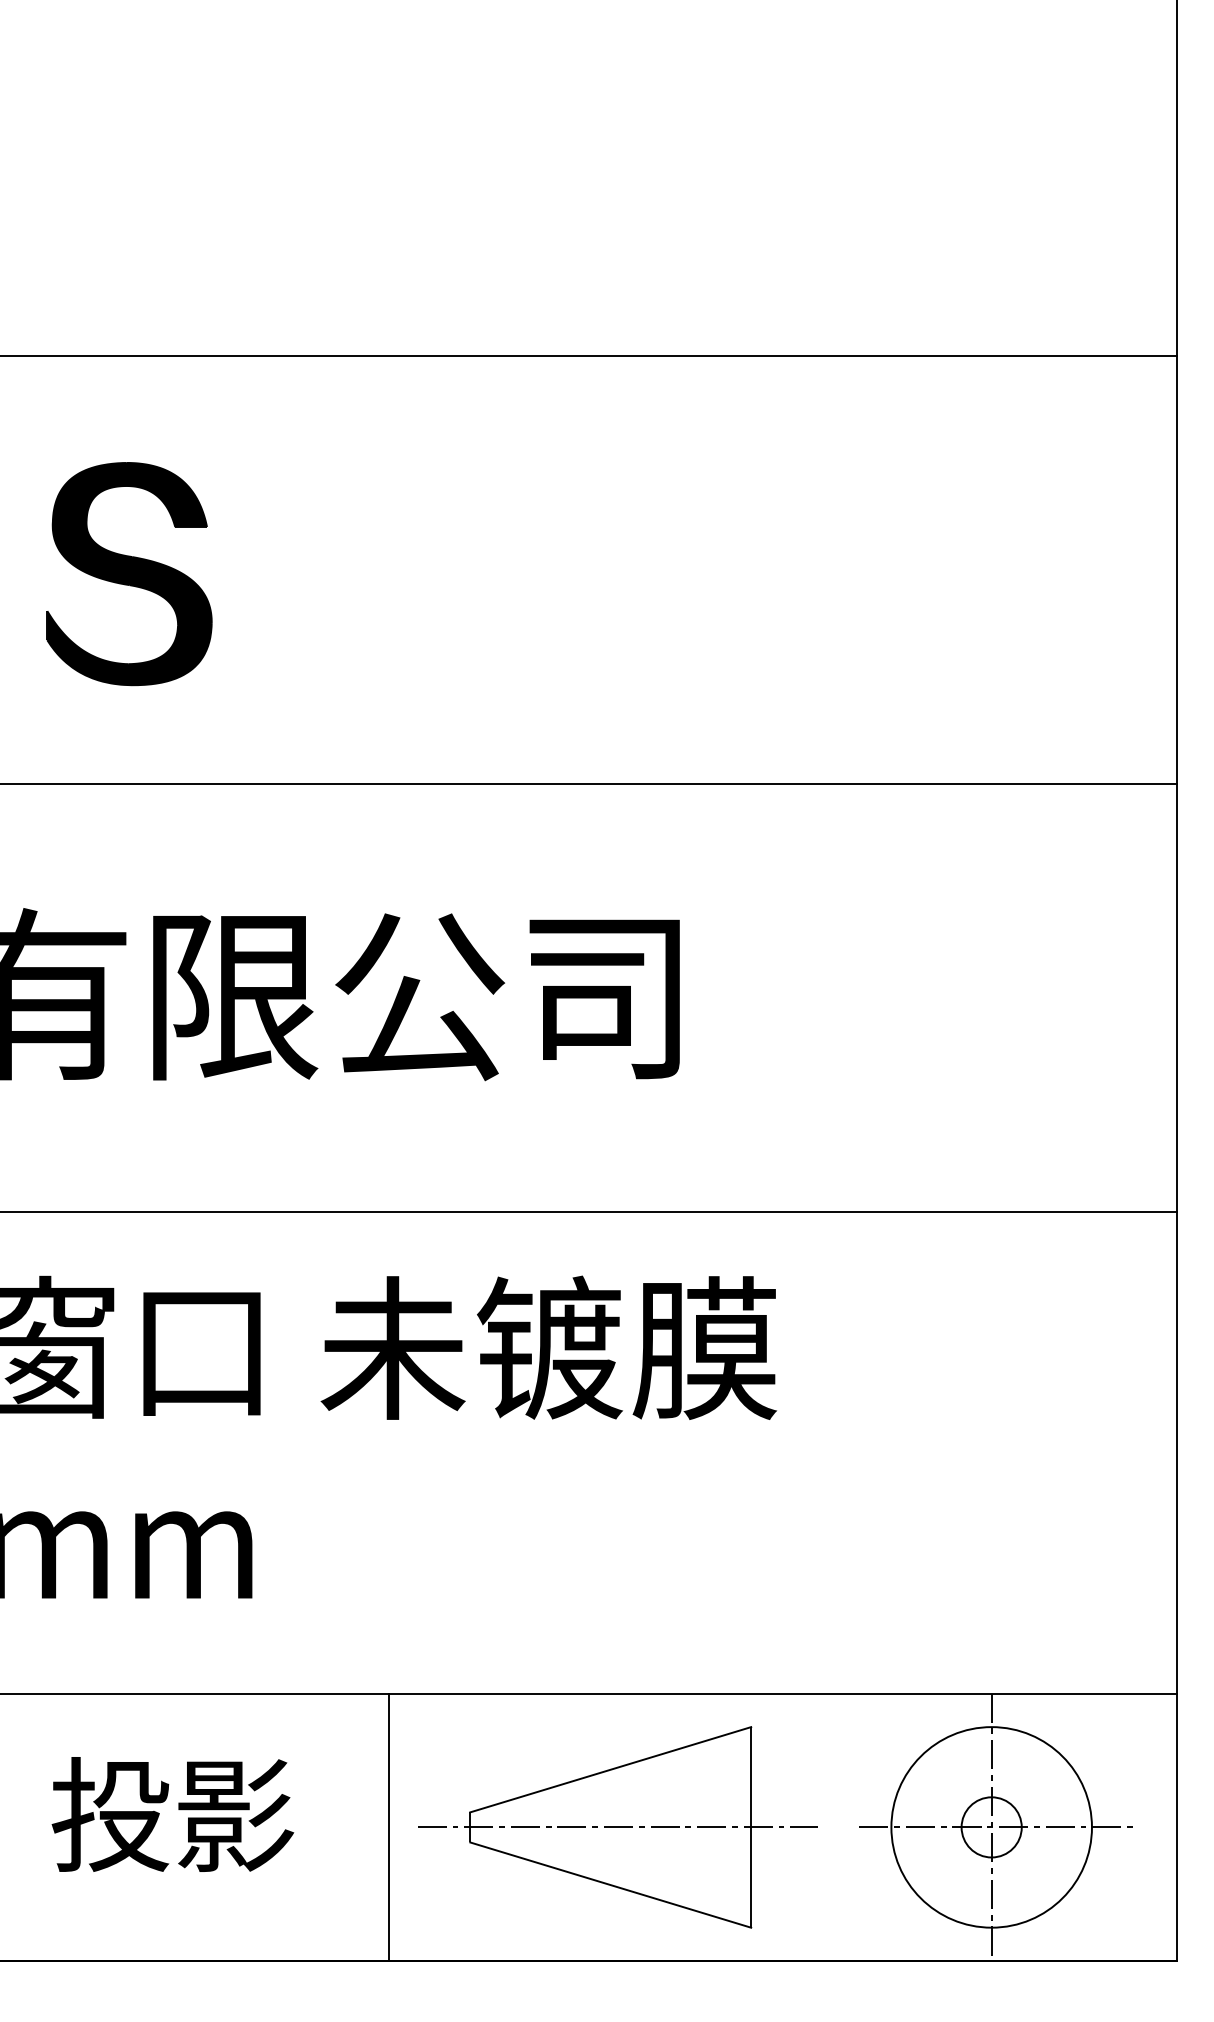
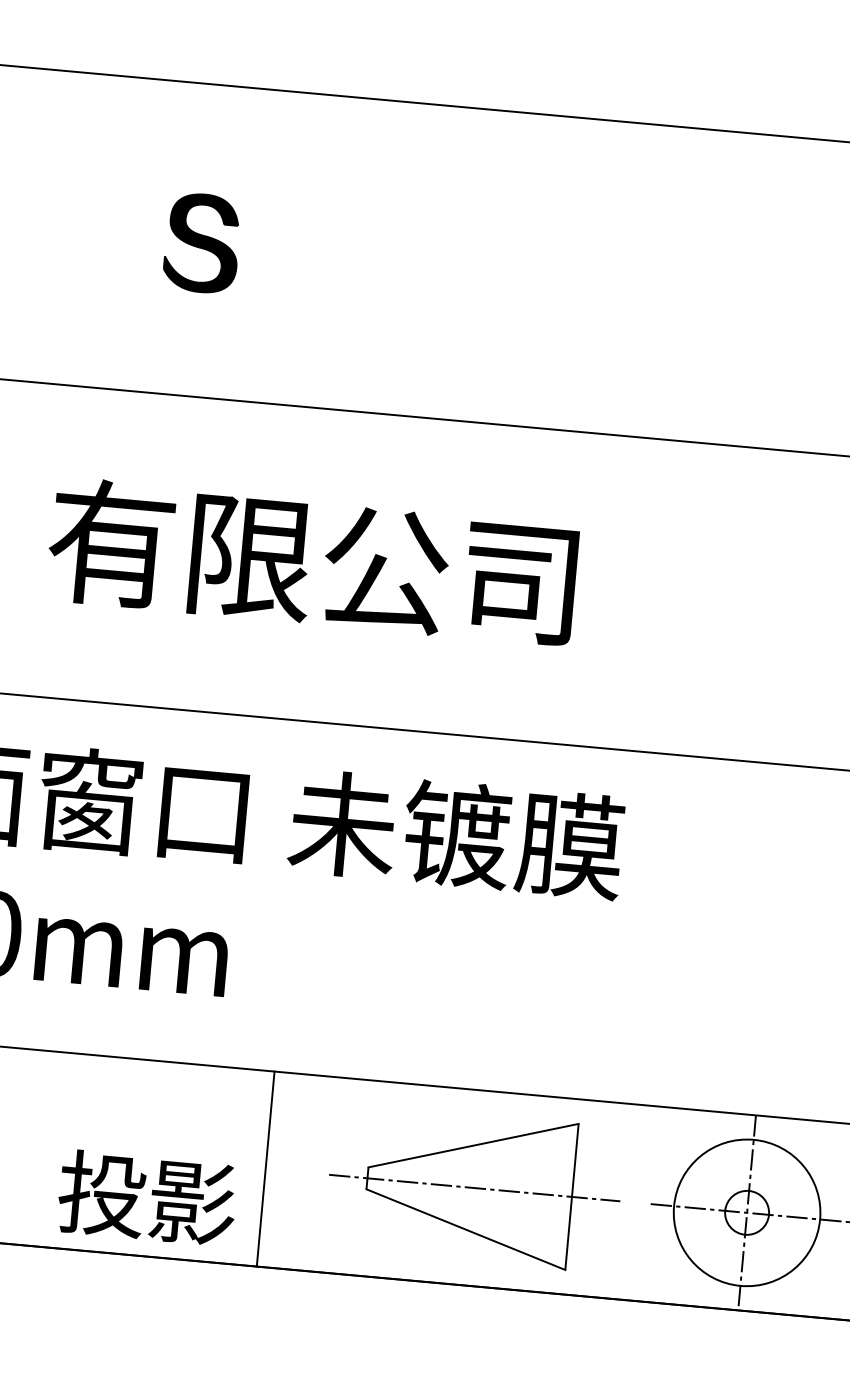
part: (129, 574) -> (202, 243), size x0.6
text: (172, 1814) -> (147, 1197), moved
line: (389, 1827) -> (265, 1169), moved

